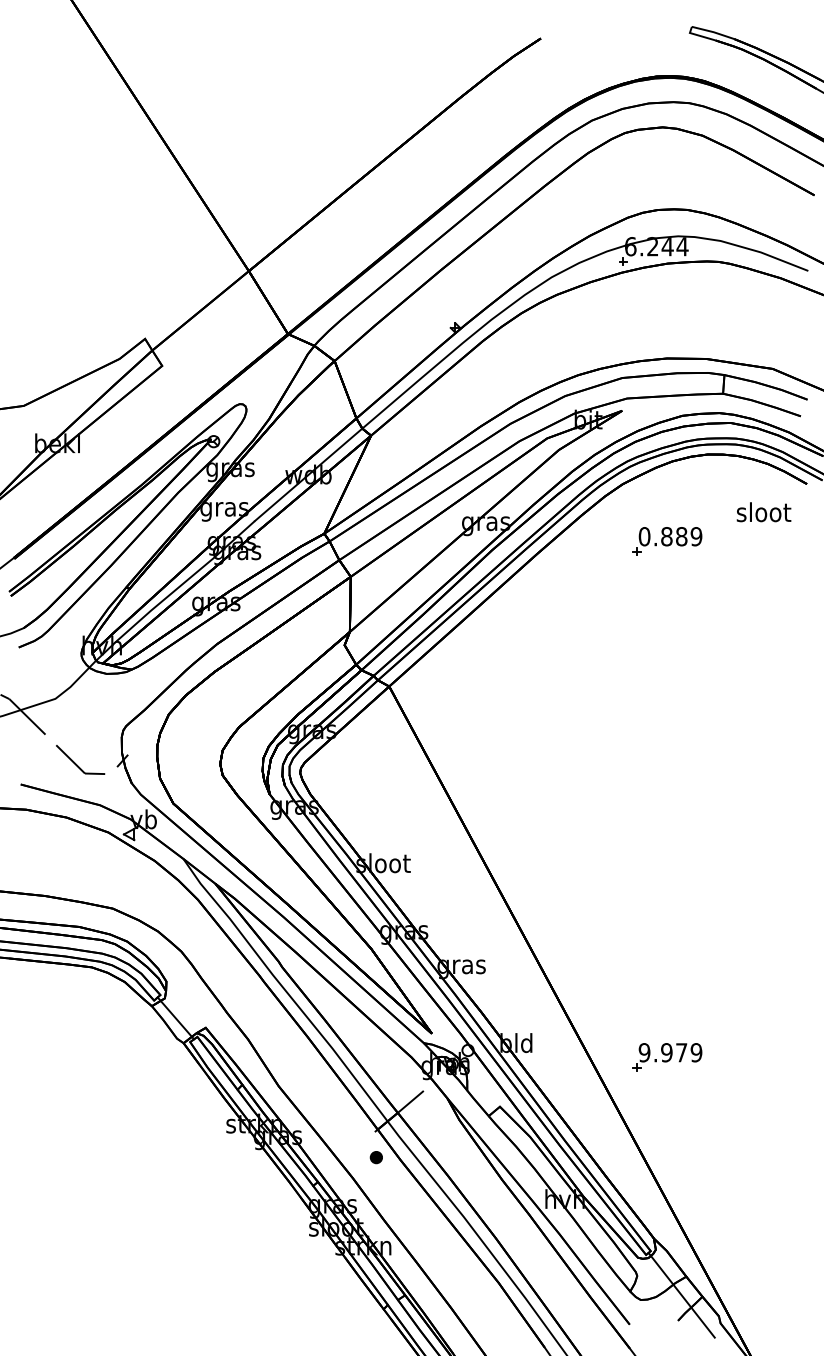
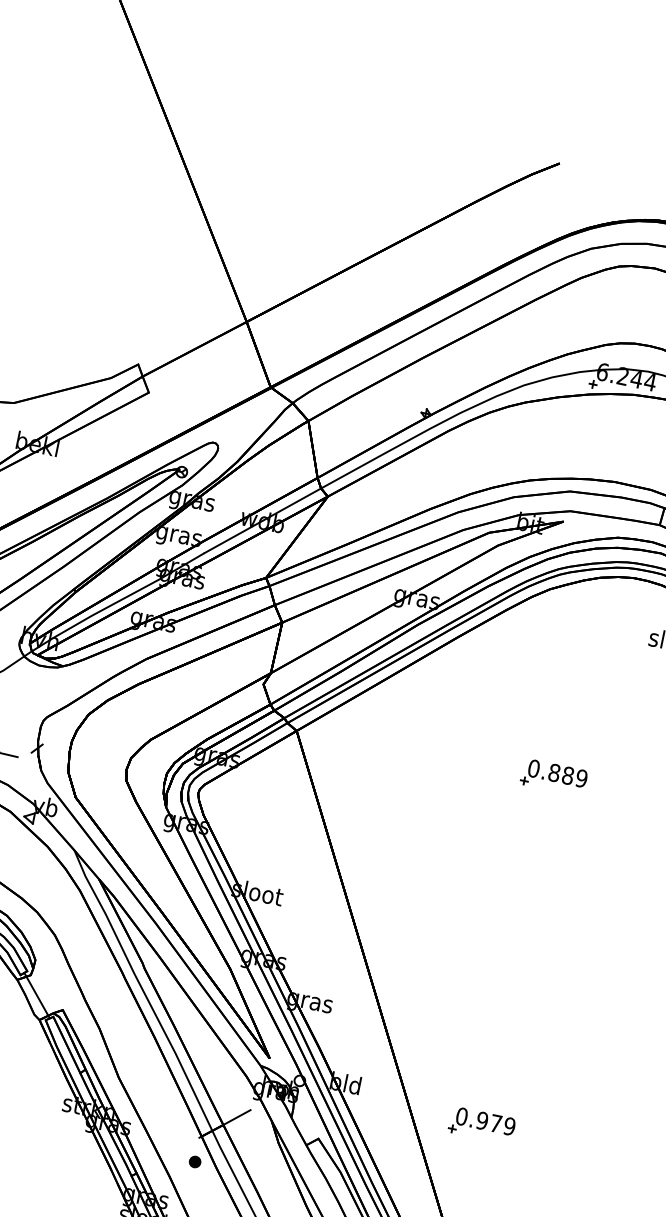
part: (667, 541) -> (554, 777), moved
text: (644, 1052) -> (461, 1116), 9.979 -> 0.979

